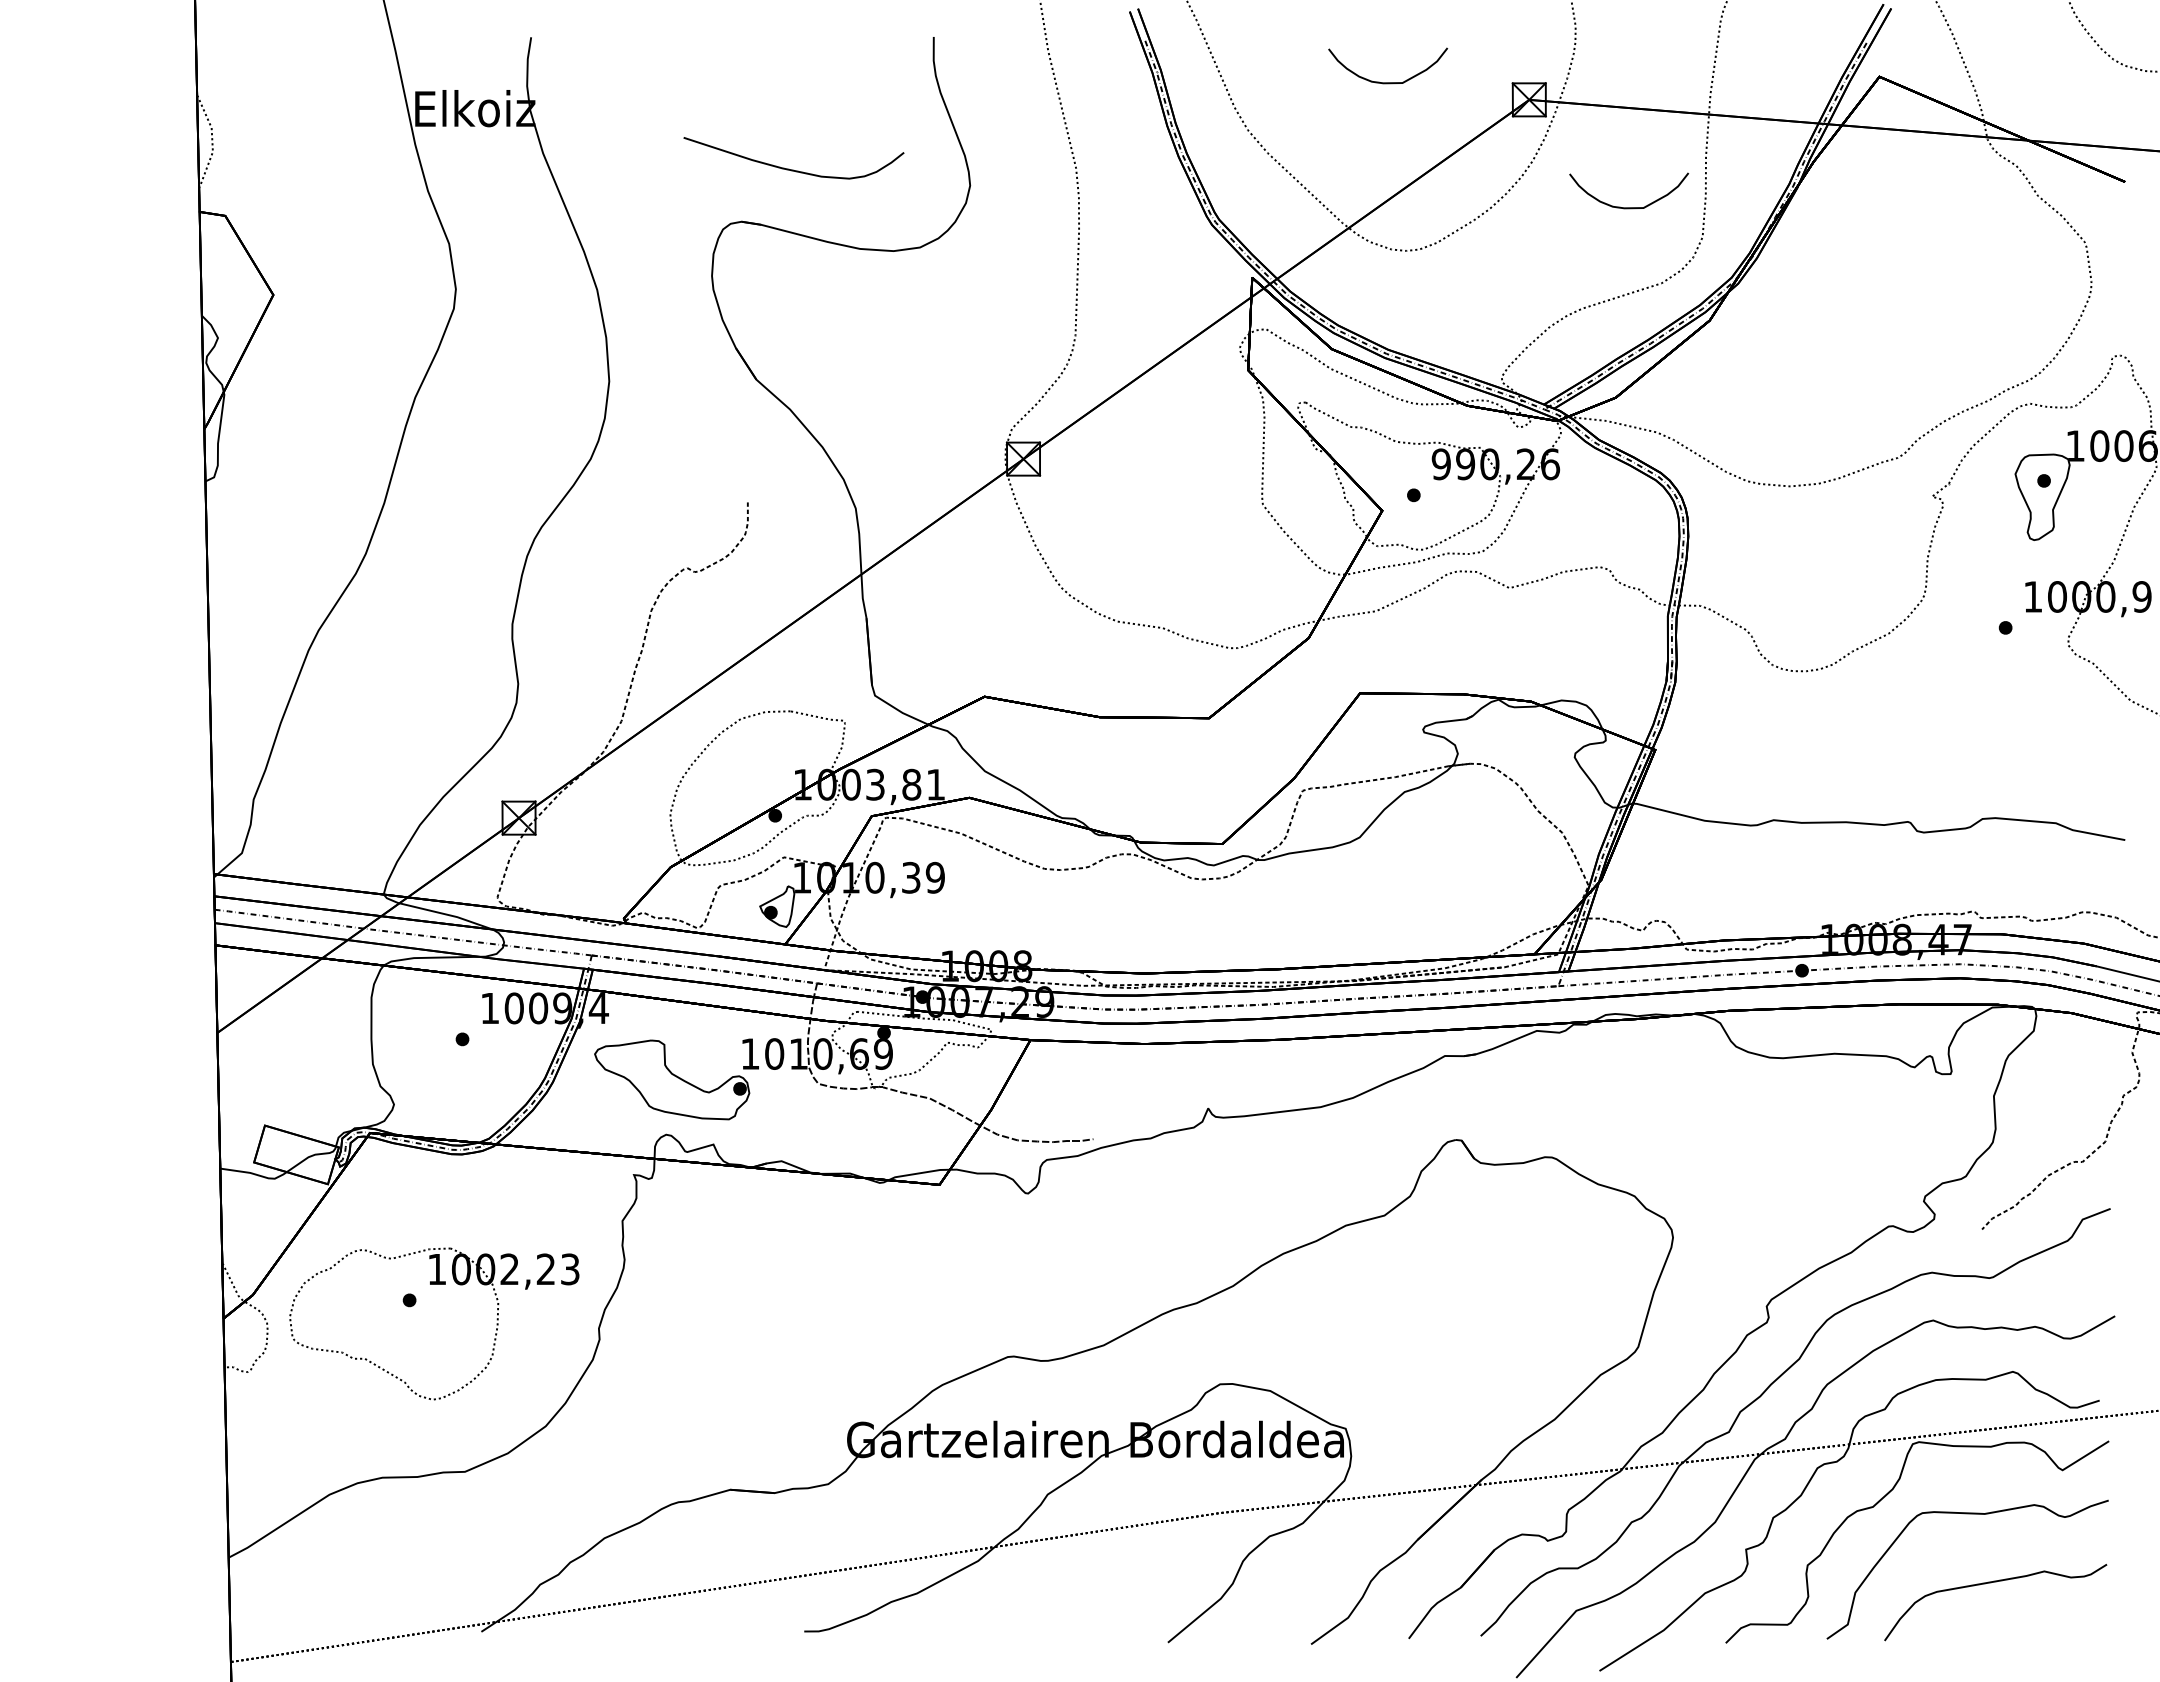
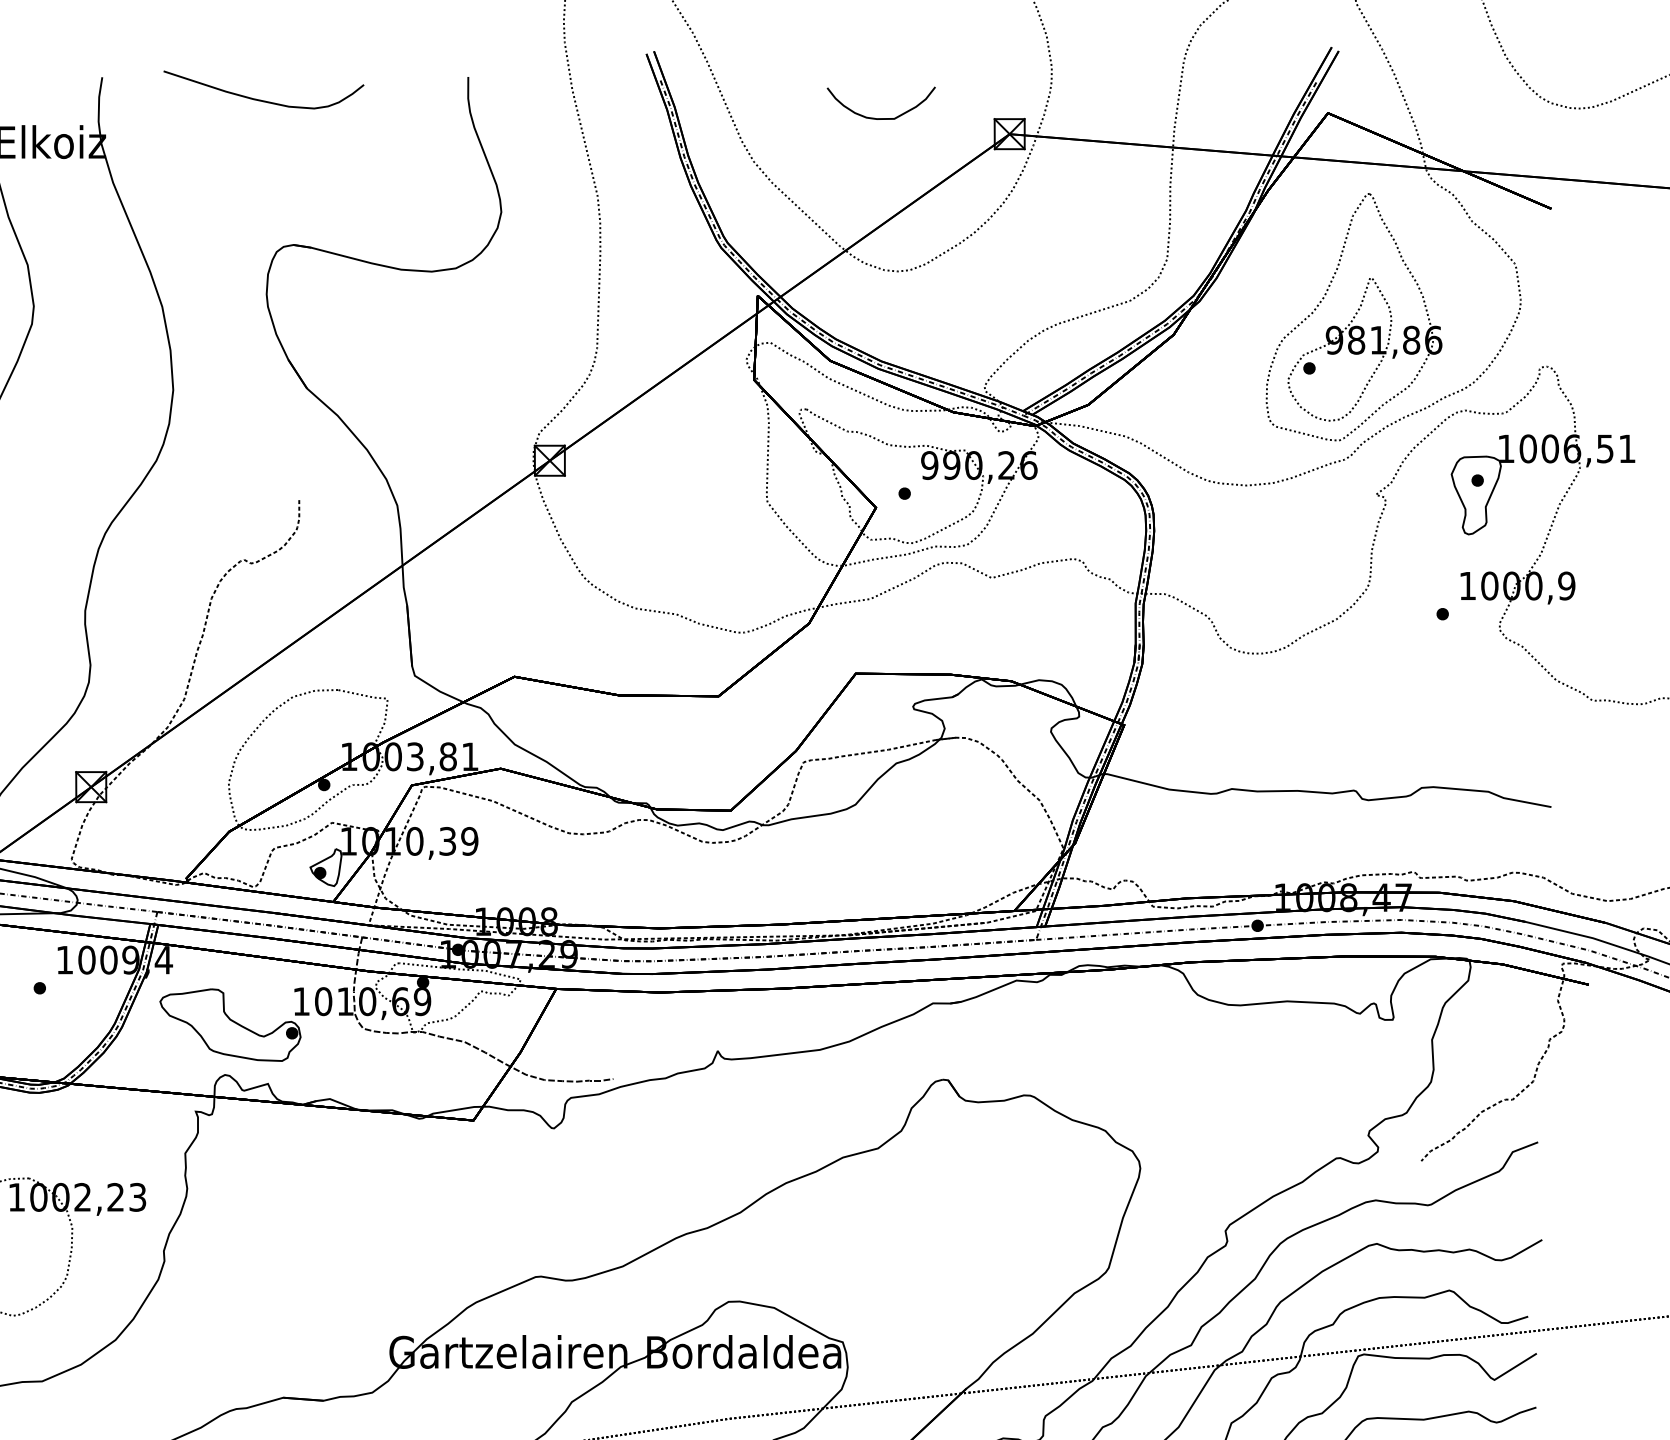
curve: (789, 168) -> (259, 99), moved
curve: (1629, 207) -> (1100, 232), removed
part: (1908, 300) -> (1354, 316), added

